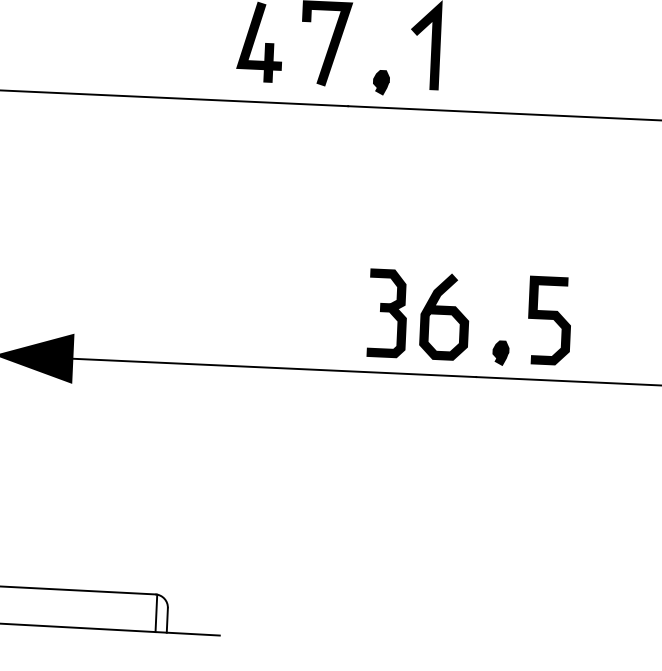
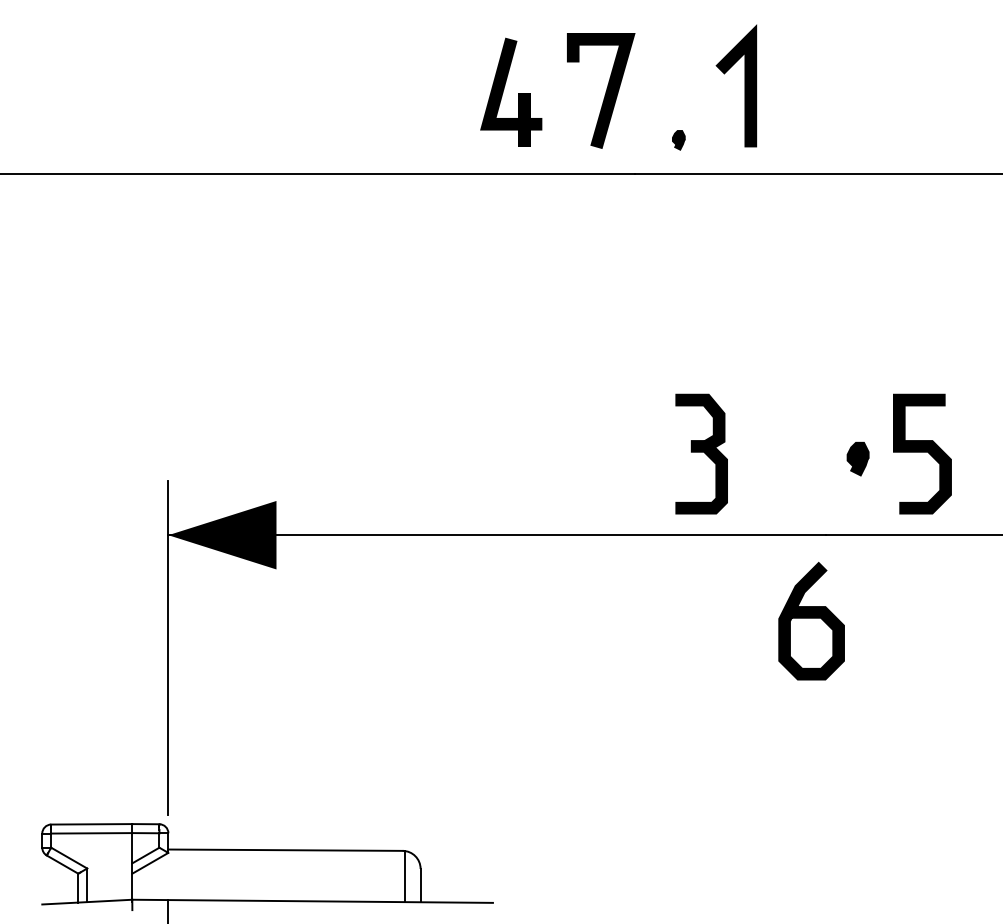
part: (381, 82) -> (678, 140), size x0.6
curve: (444, 314) -> (811, 618), moved
part: (500, 352) -> (857, 458), moved

